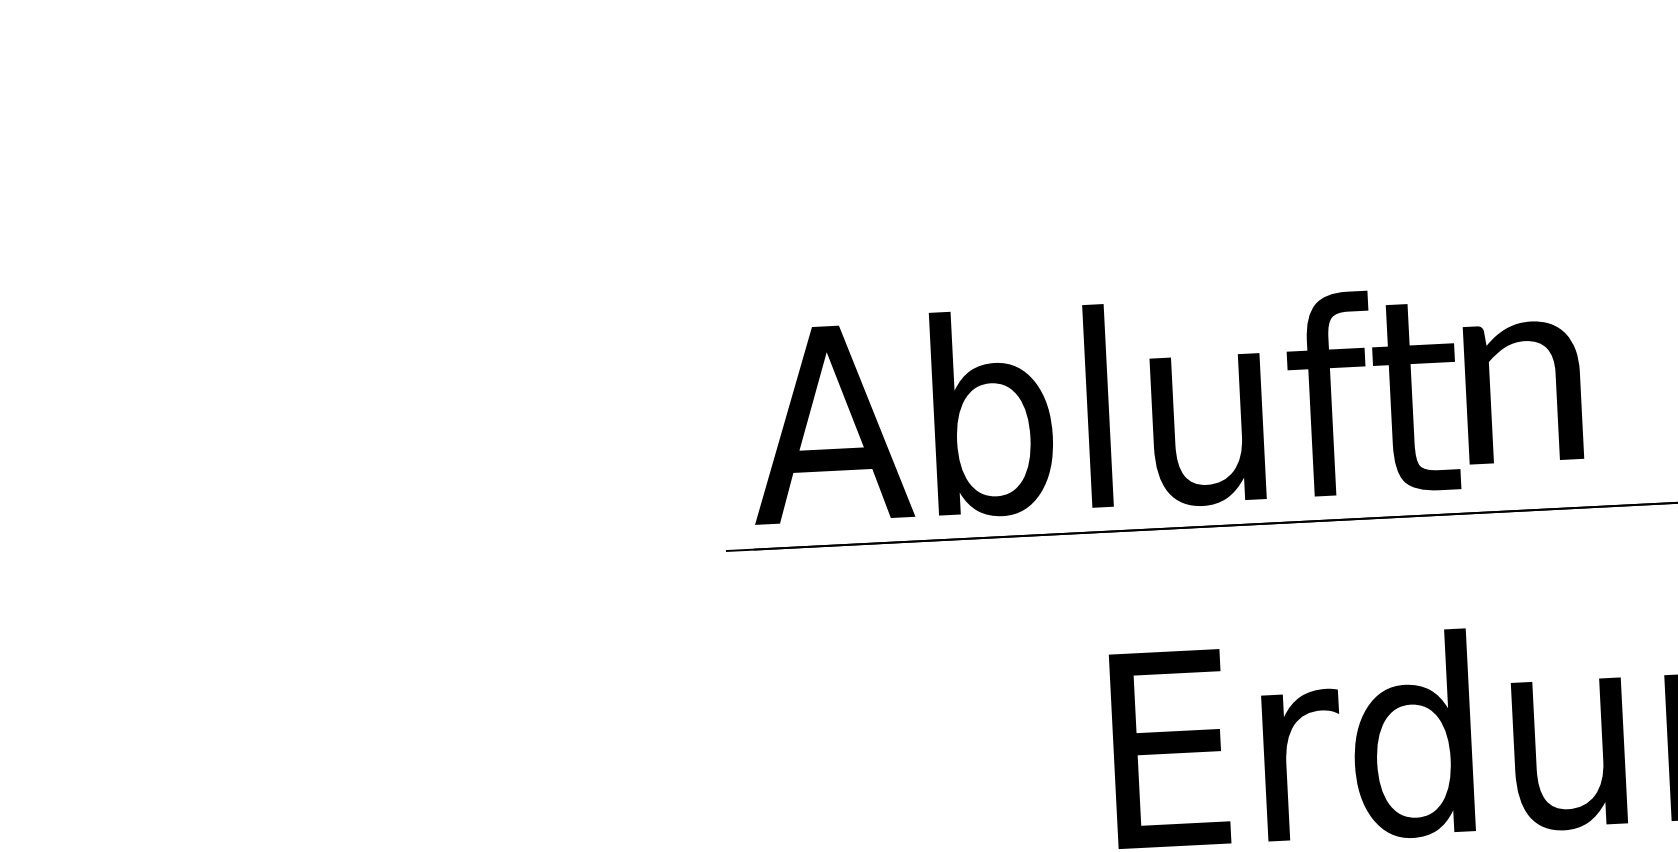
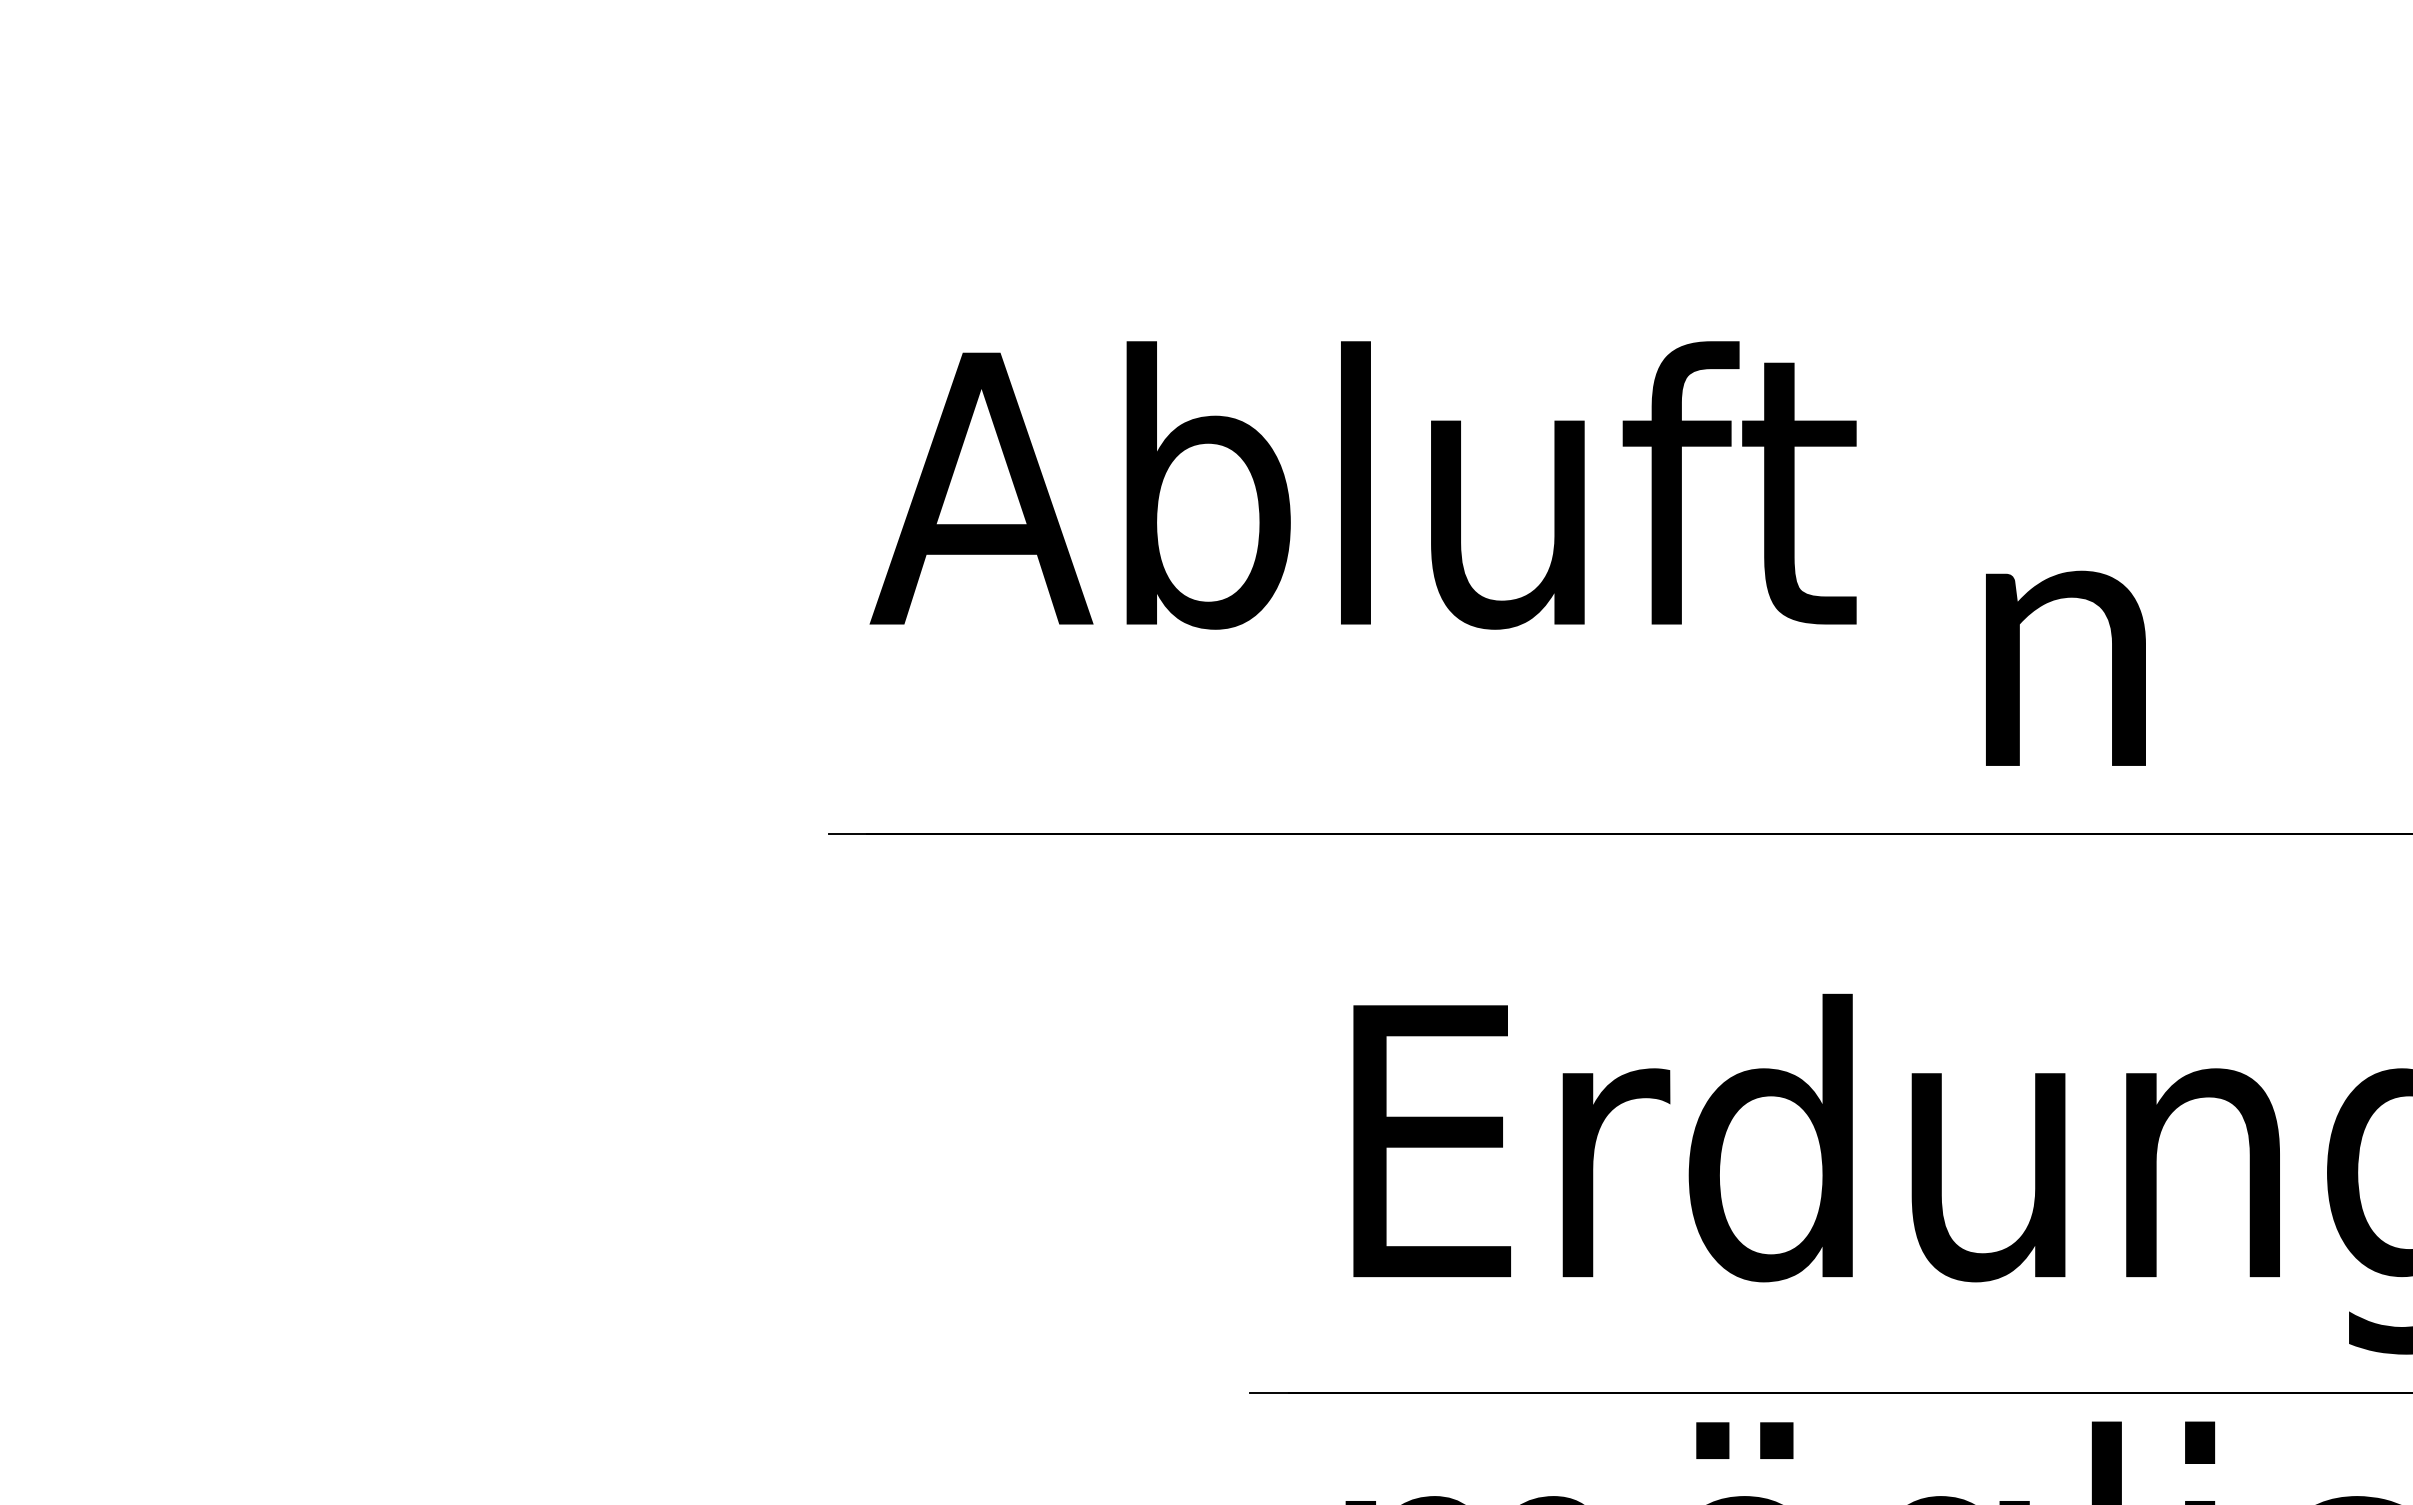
text: (1523, 391) -> (2065, 667), moved
text: (1102, 407) -> (1362, 485), moved

